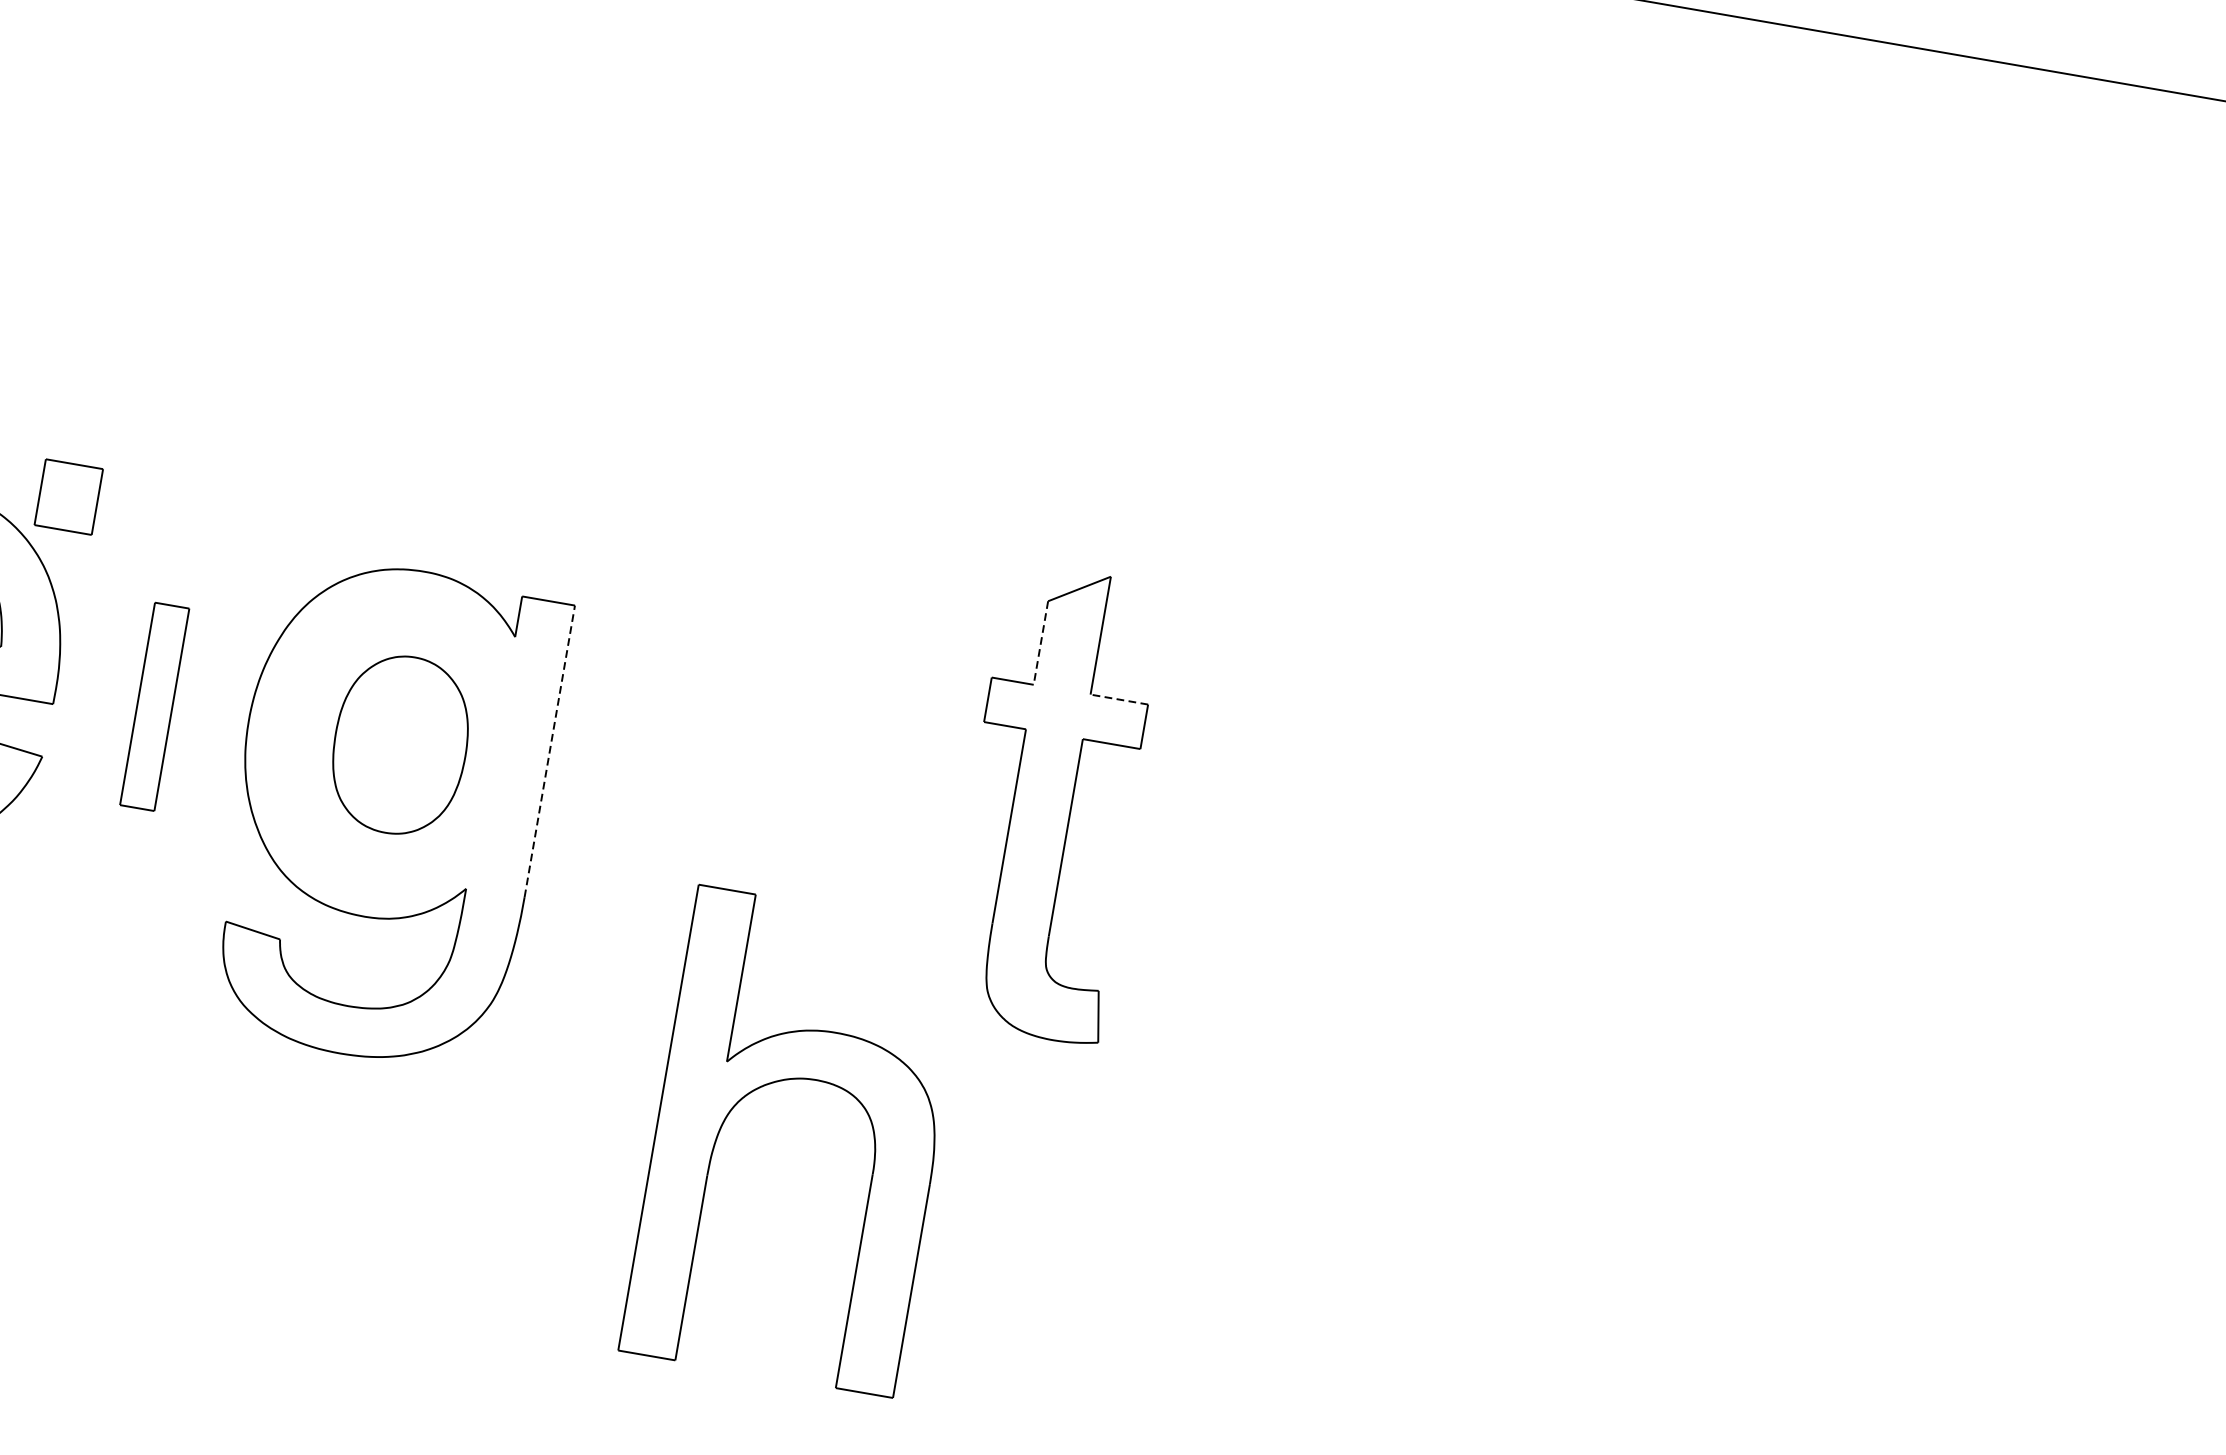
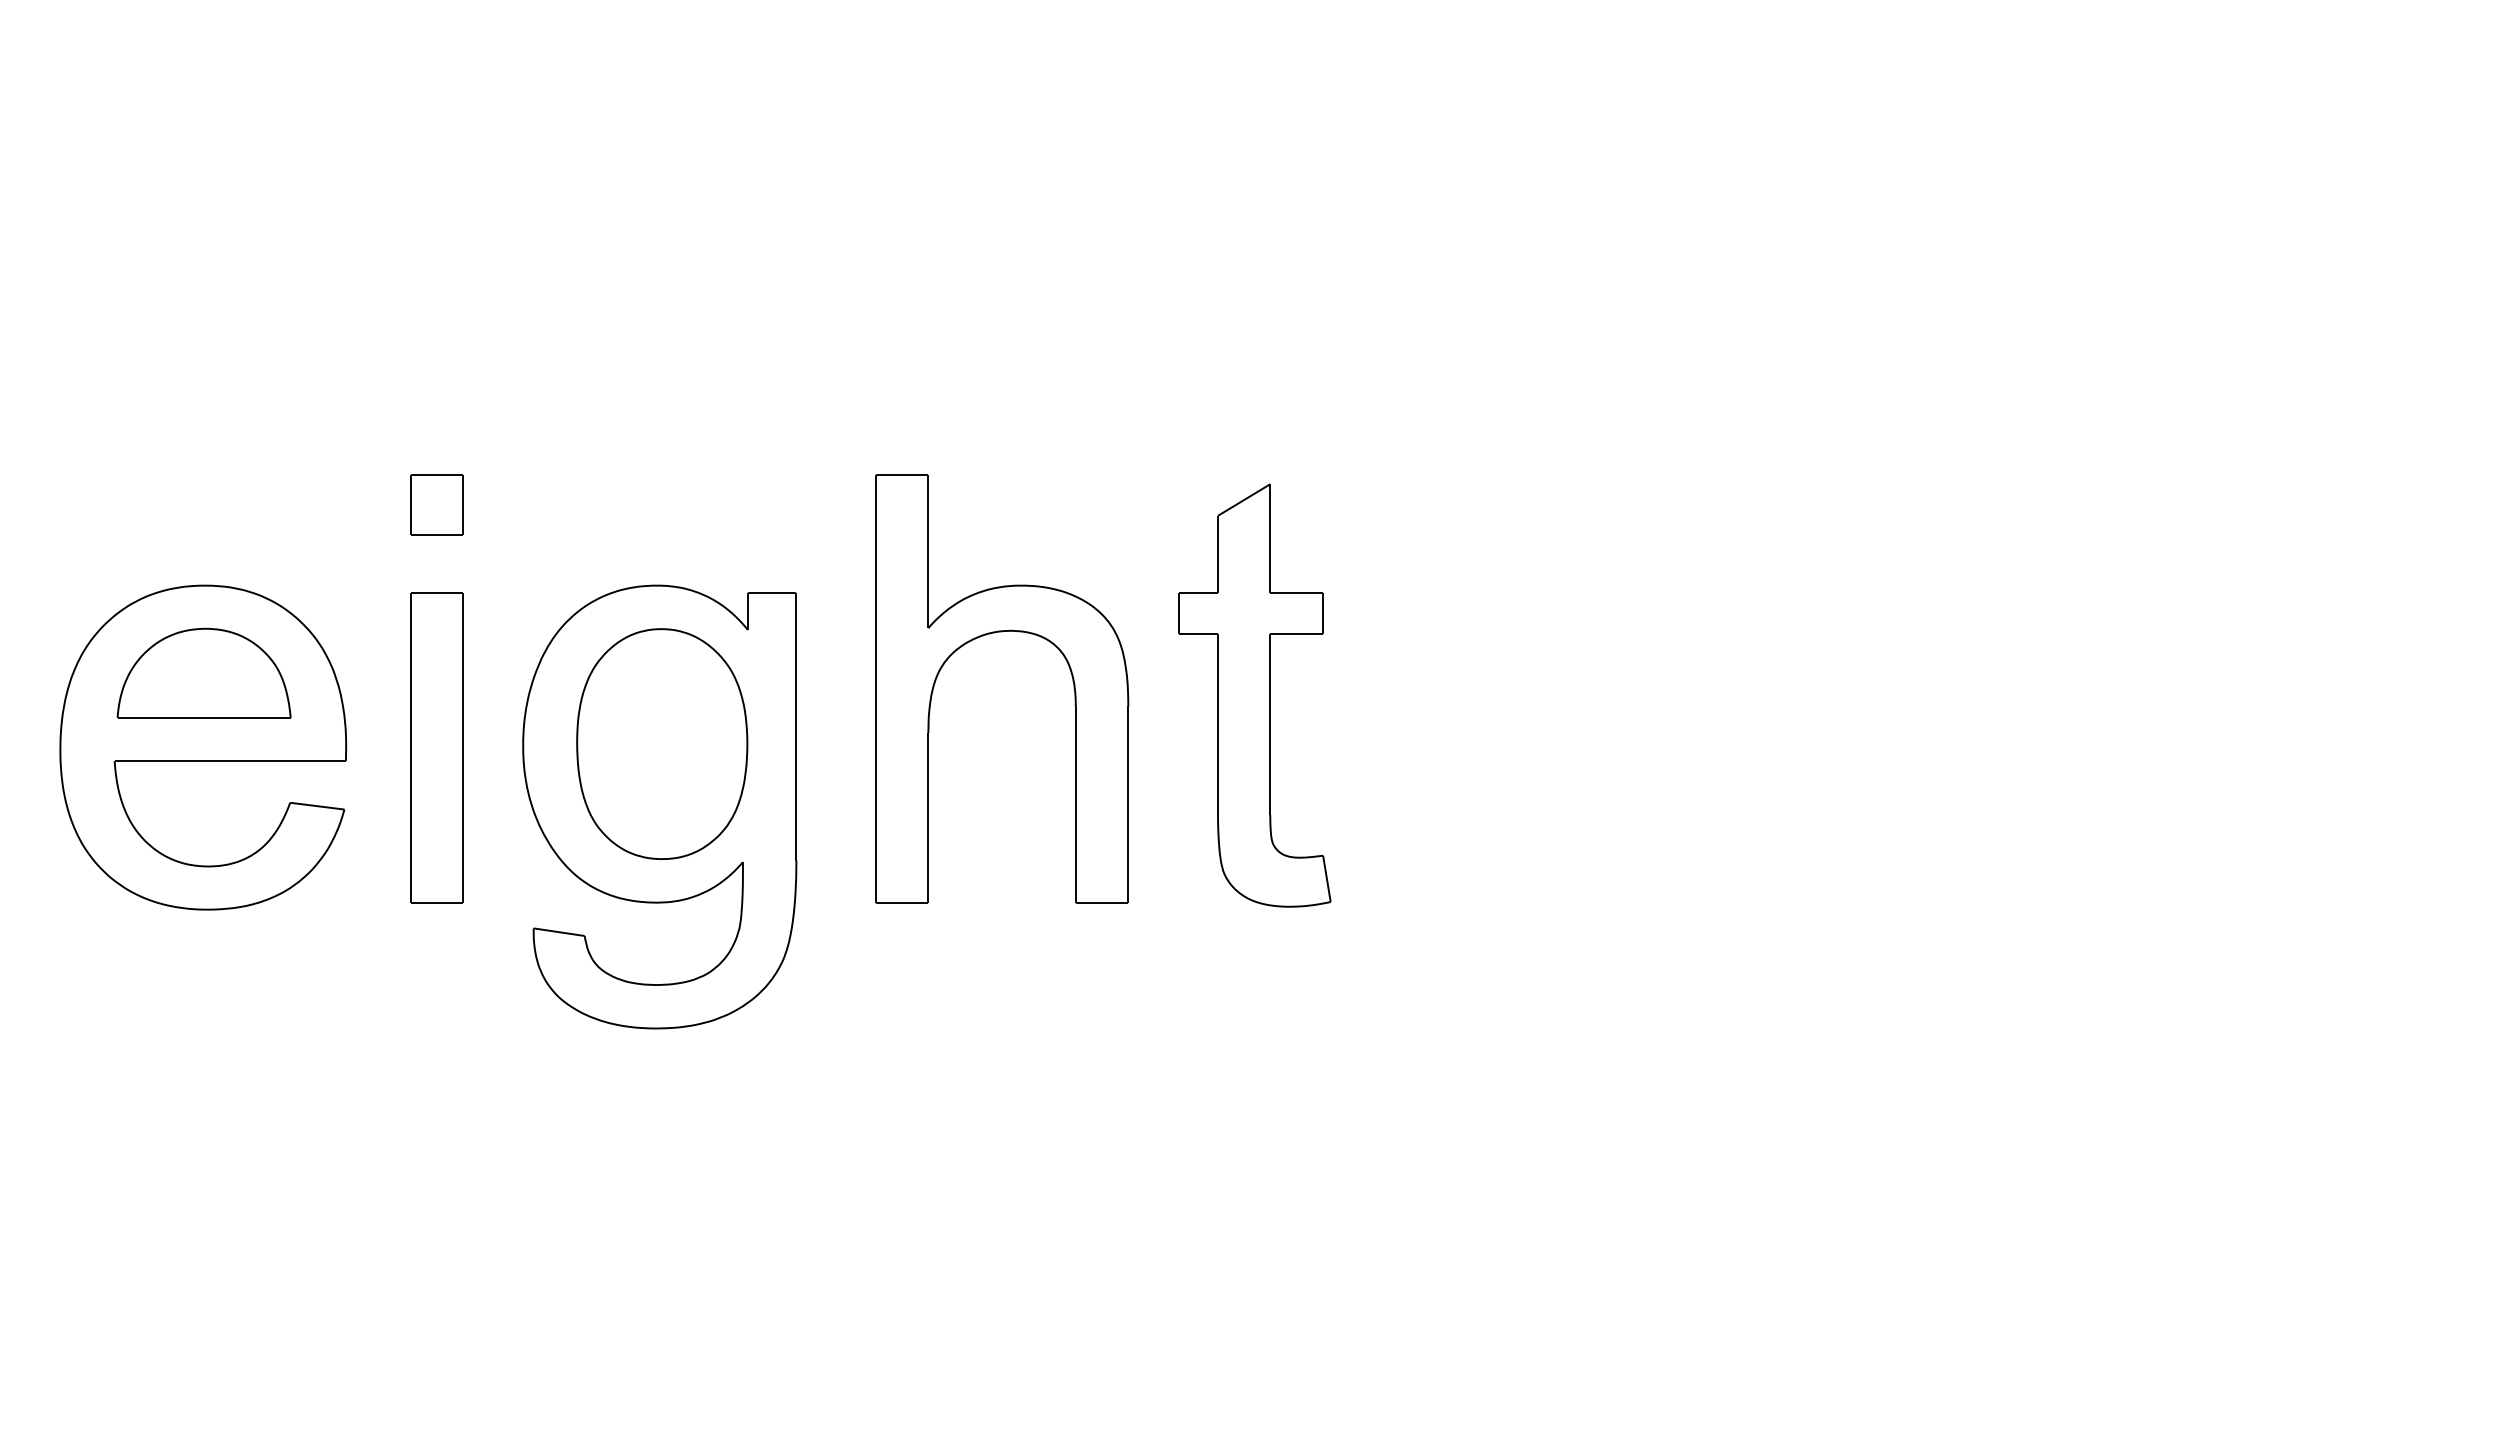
part: (68, 496) -> (436, 504), moved
line: (1040, 643) -> (1217, 554), dashed -> solid
line: (1119, 699) -> (1296, 592), dashed -> solid
part: (154, 706) -> (436, 747), size x1.67
part: (400, 744) -> (662, 743), size x1.43
line: (549, 751) -> (796, 726), dashed -> solid
part: (793, 1080) -> (990, 634), moved

